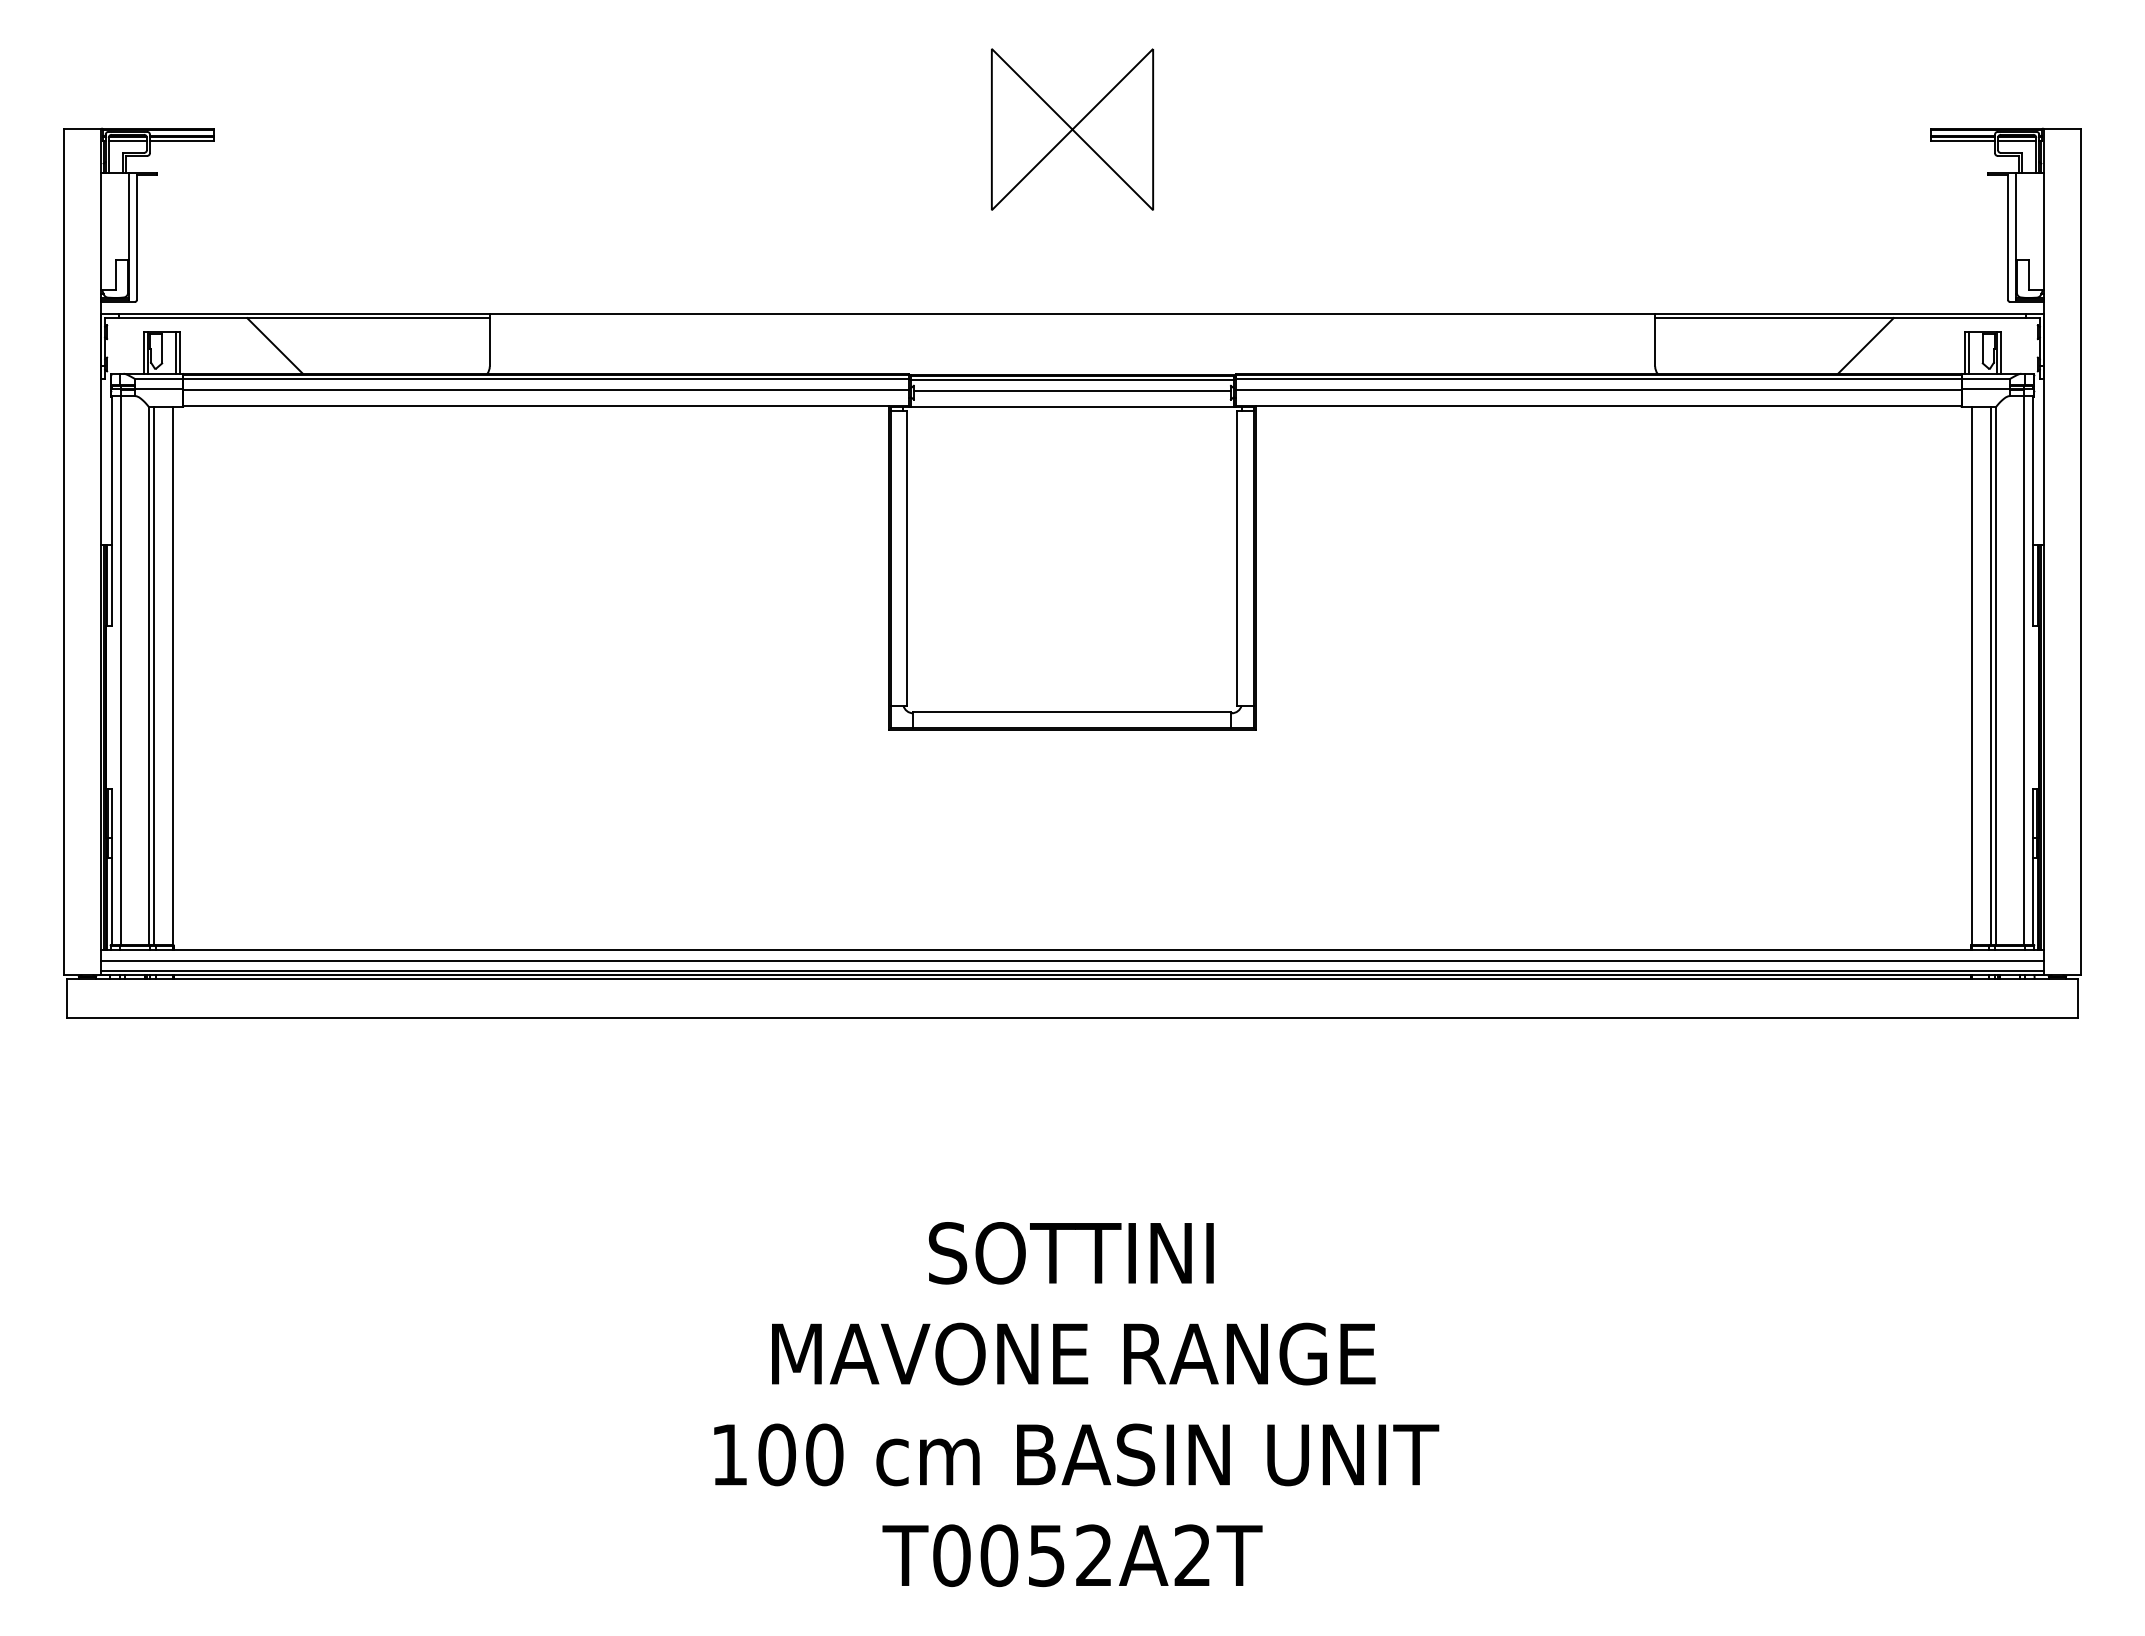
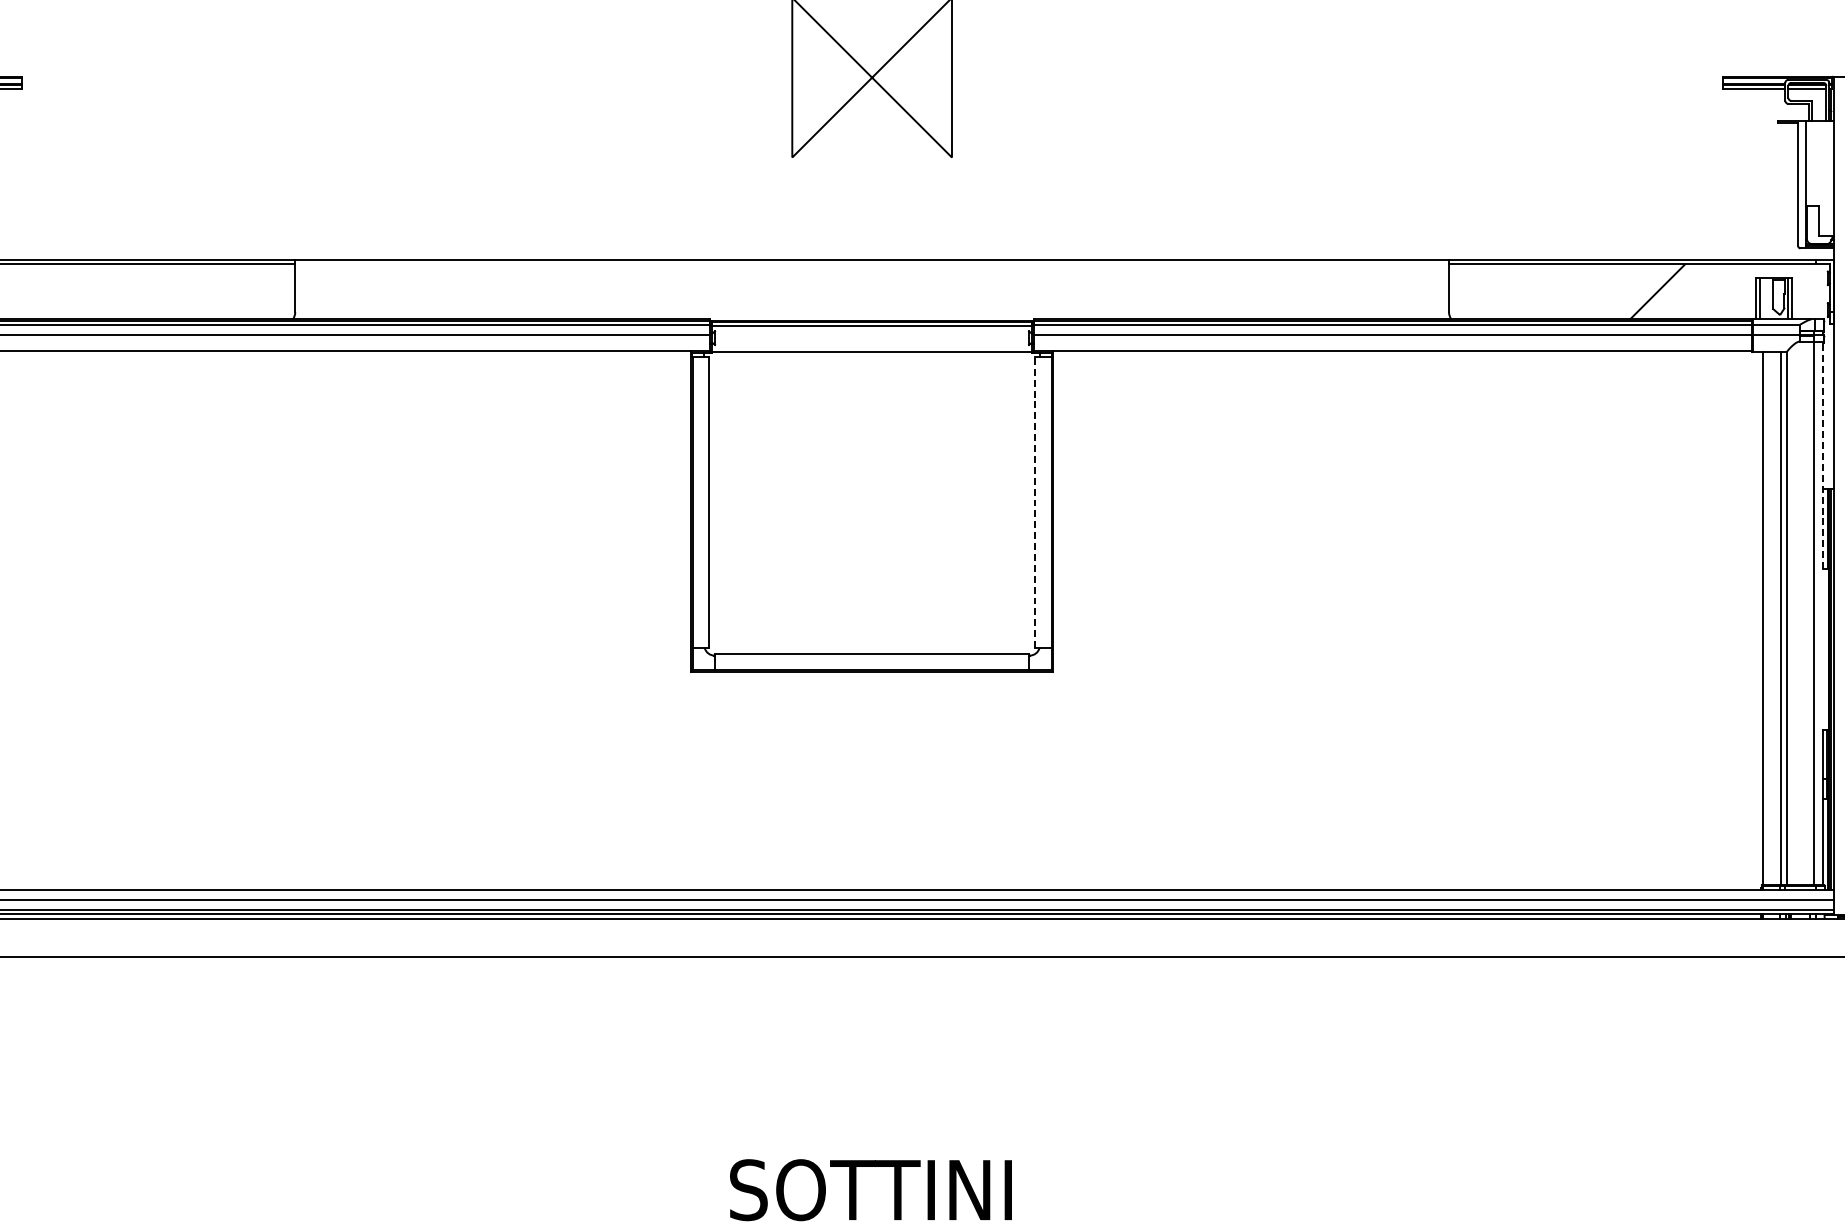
line: (274, 345) -> (82, 291), removed
line: (1071, 391) -> (871, 337), removed
line: (2033, 510) -> (1823, 454), solid -> dashed
line: (1237, 557) -> (1035, 501), solid -> dashed

